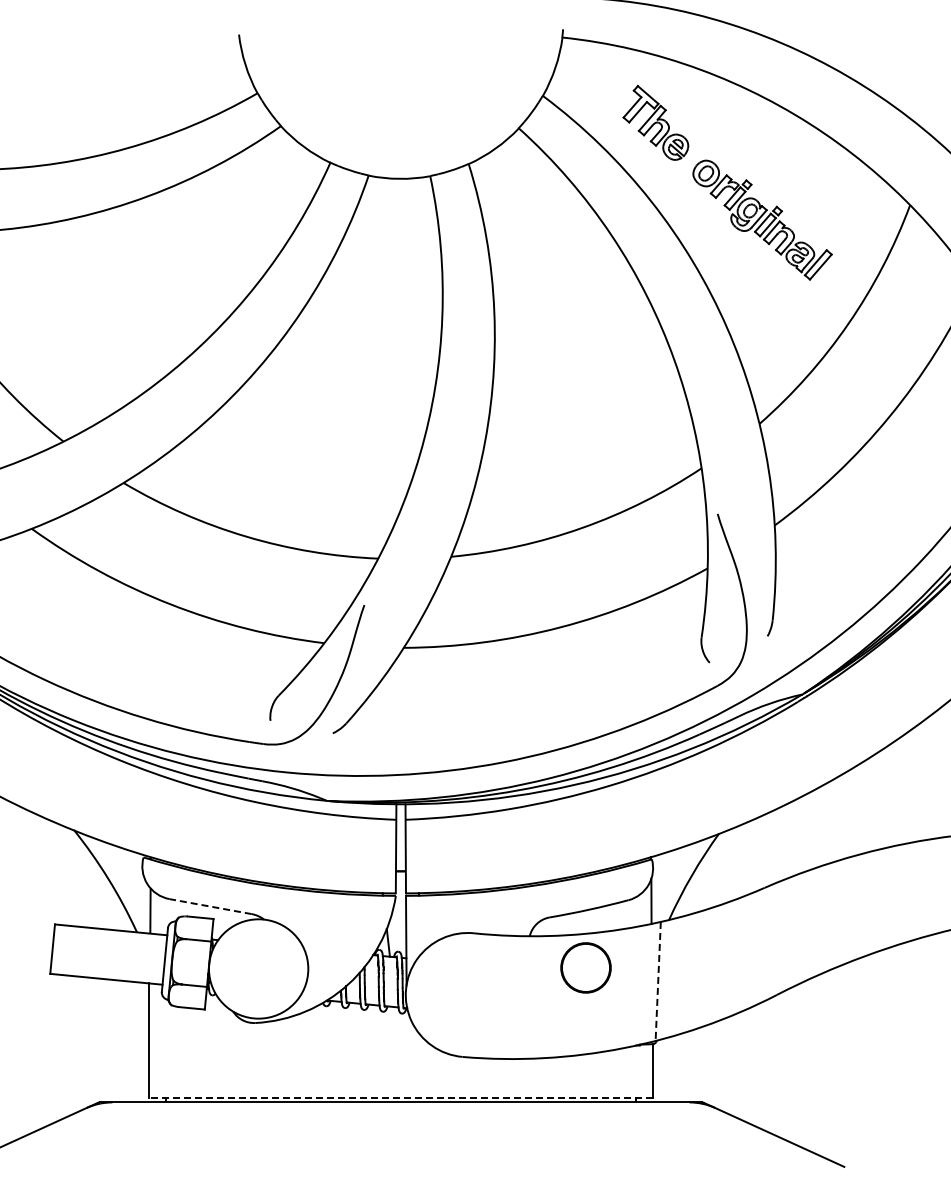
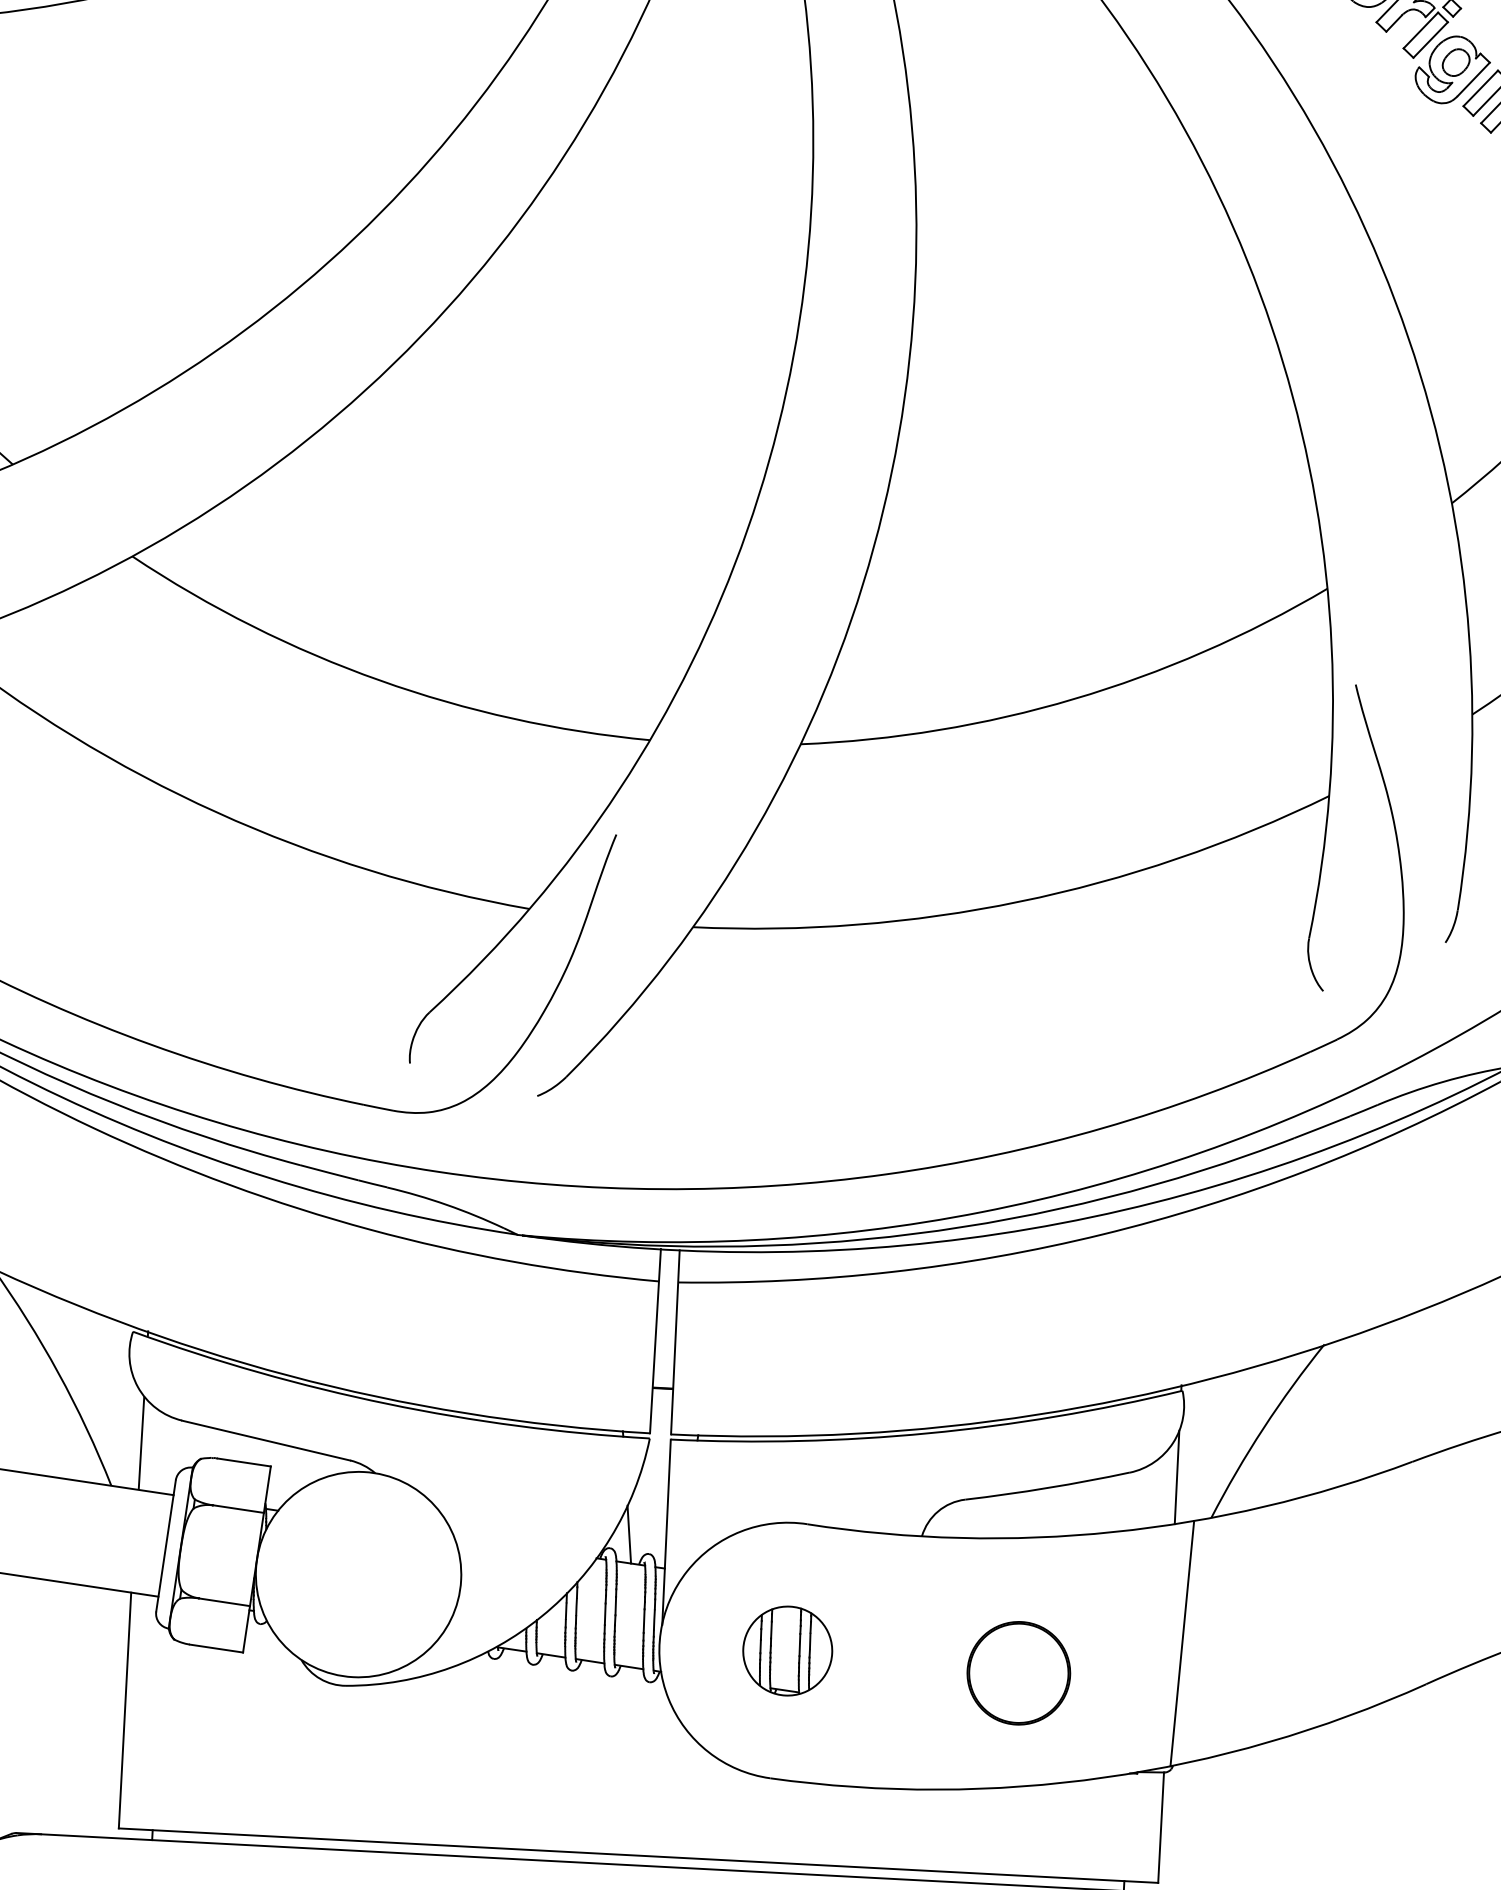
line: (210, 906) -> (265, 1440), dashed -> solid
circle: (585, 967) -> (1017, 1672), moved
line: (658, 981) -> (1182, 1643), dashed -> solid
part: (467, 994) -> (787, 1649), added
line: (400, 1097) -> (637, 1855), dashed -> solid

